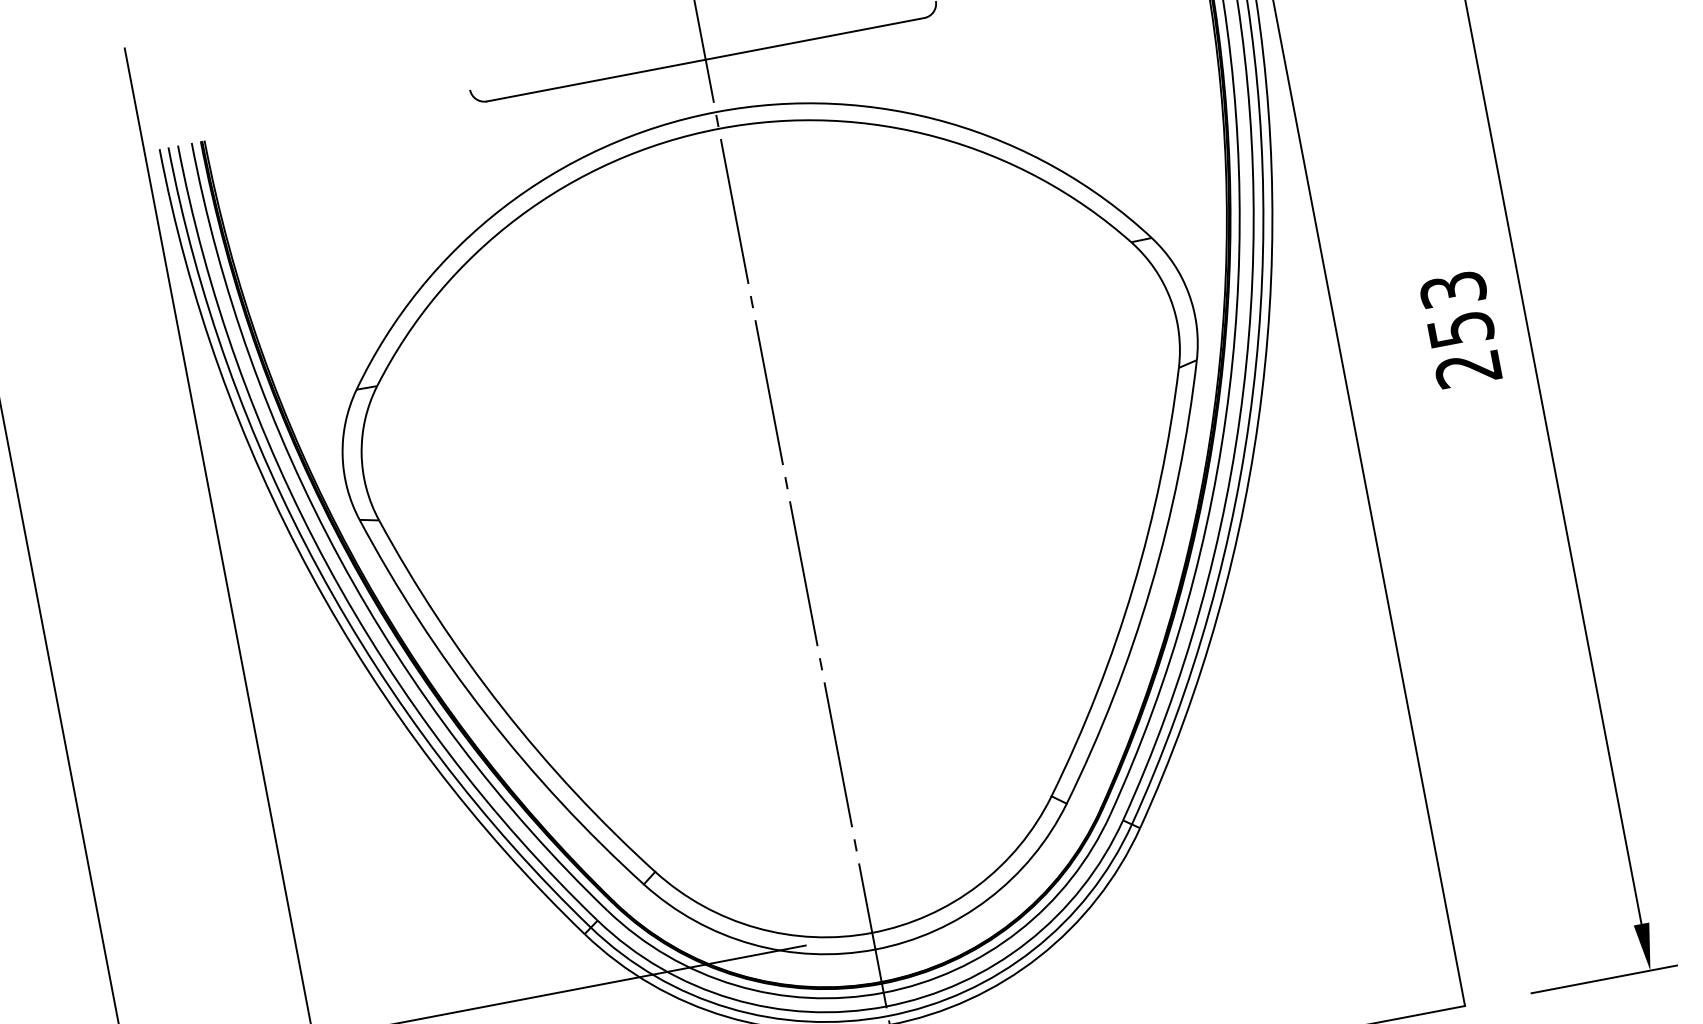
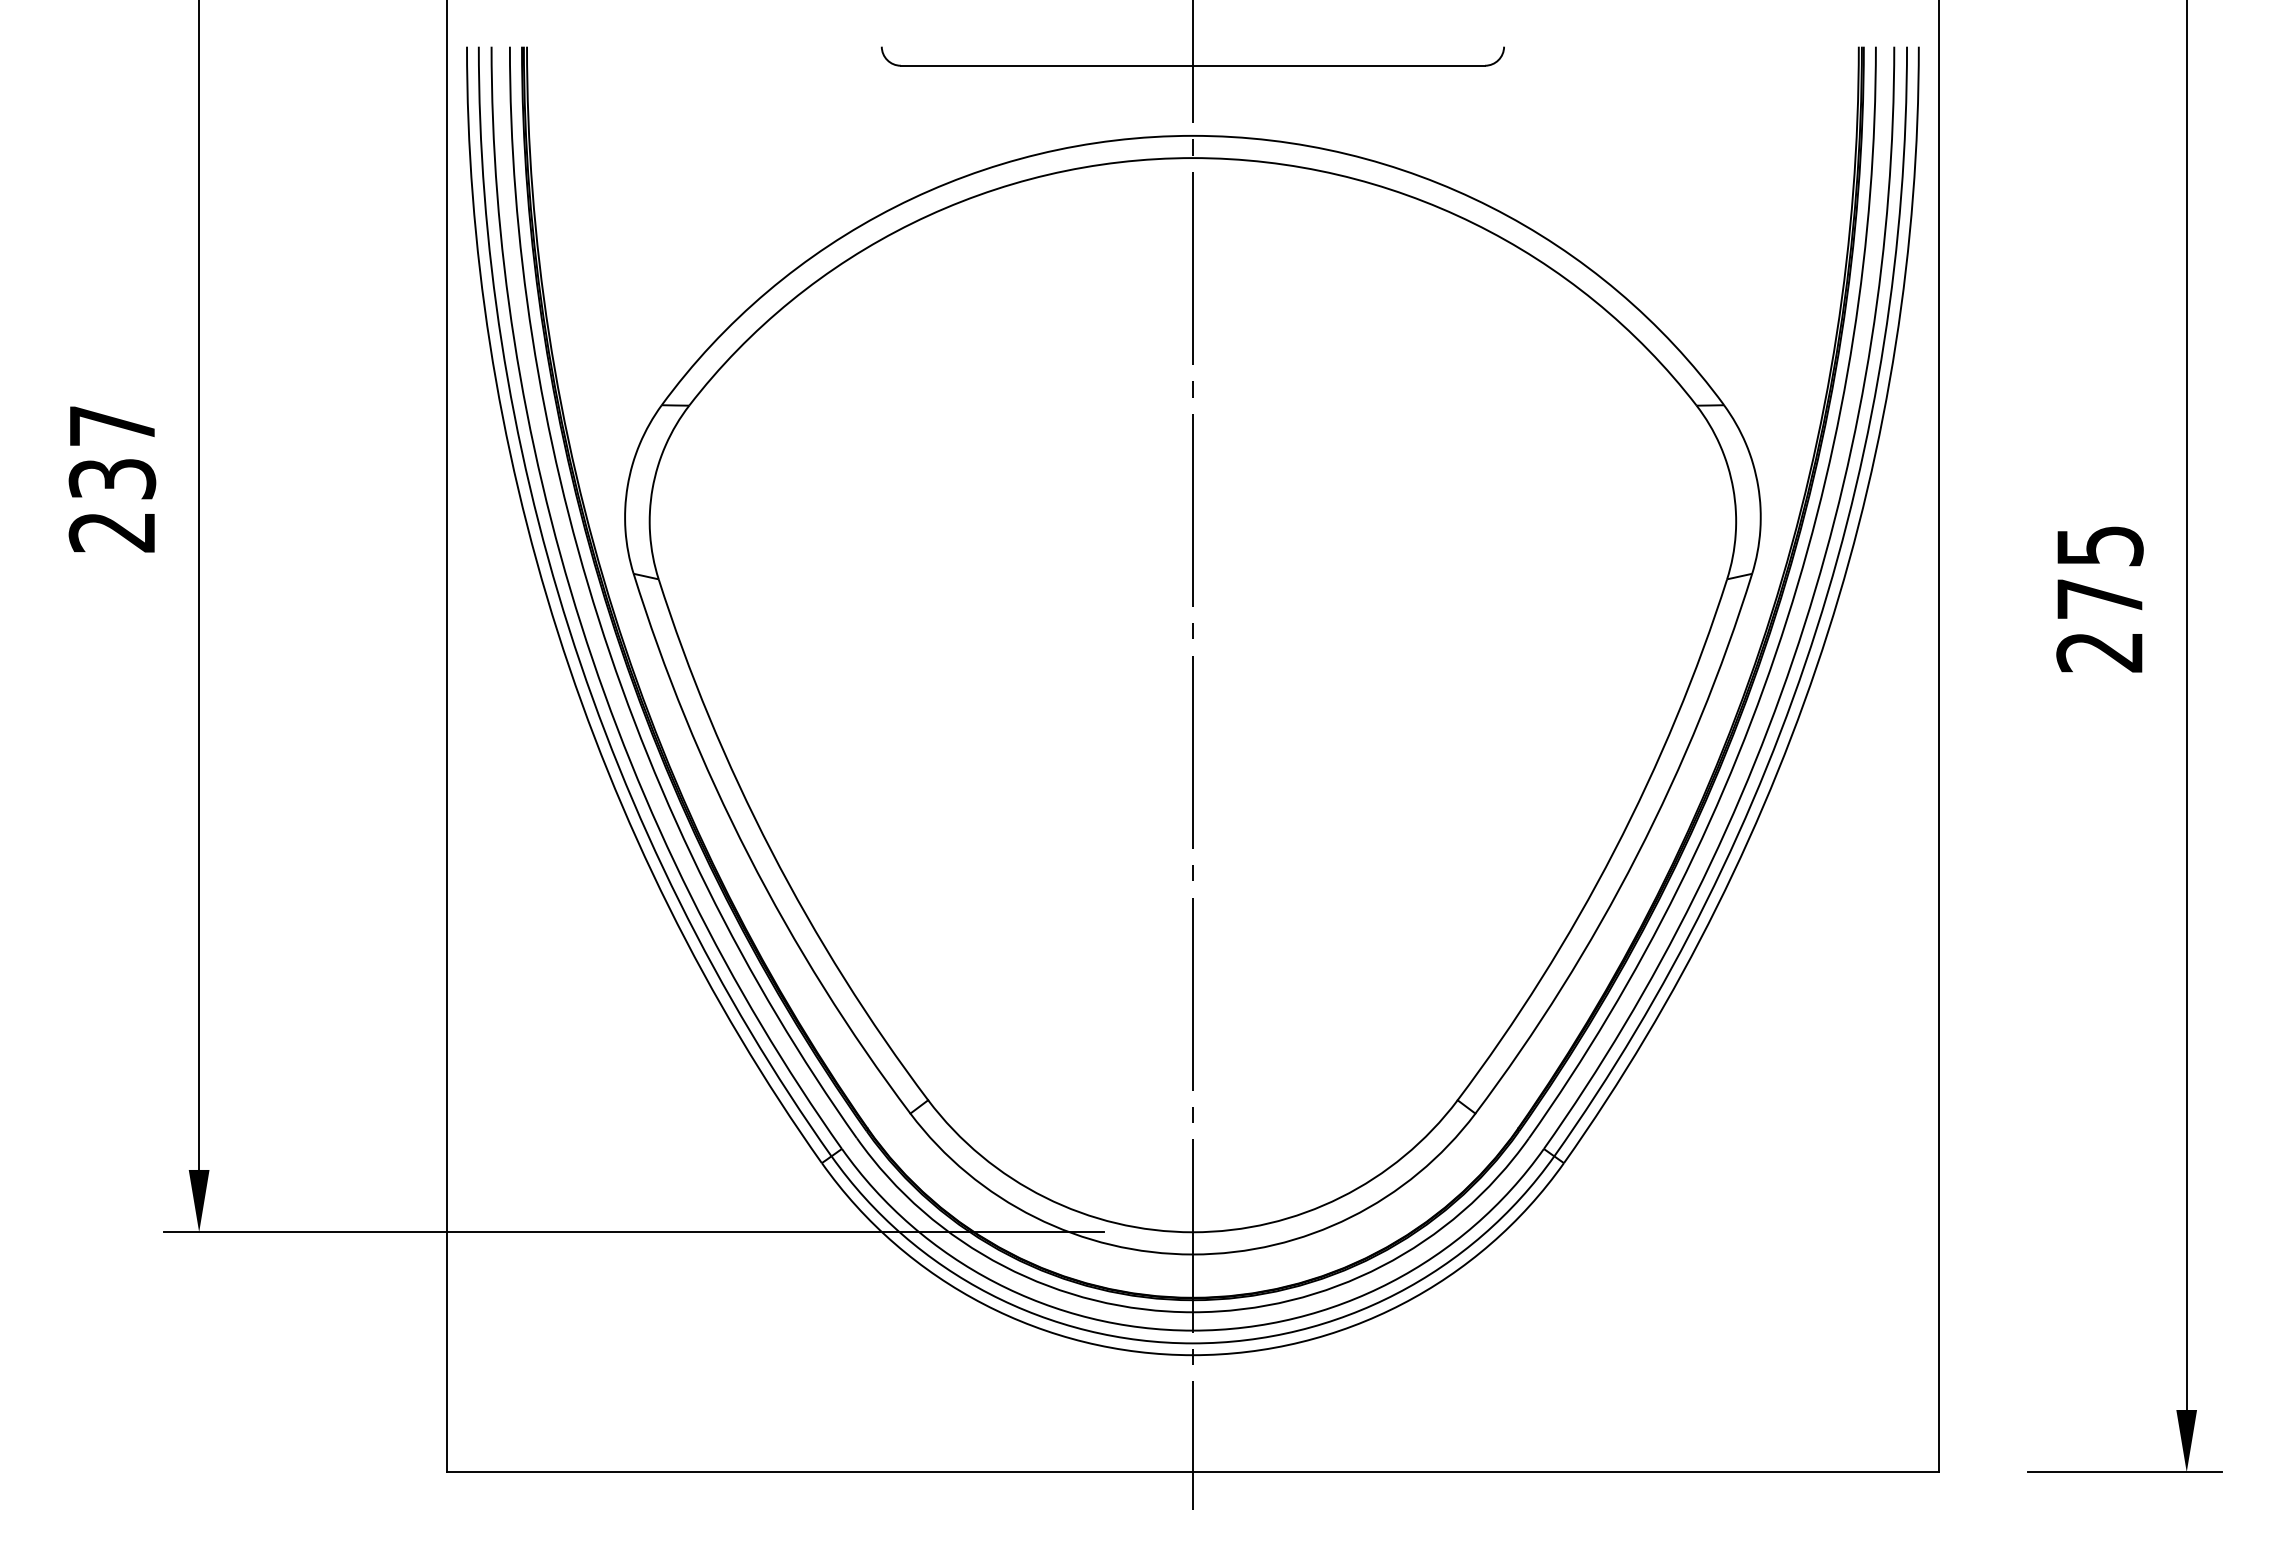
text: (1456, 309) -> (2099, 572), 253 -> 275

